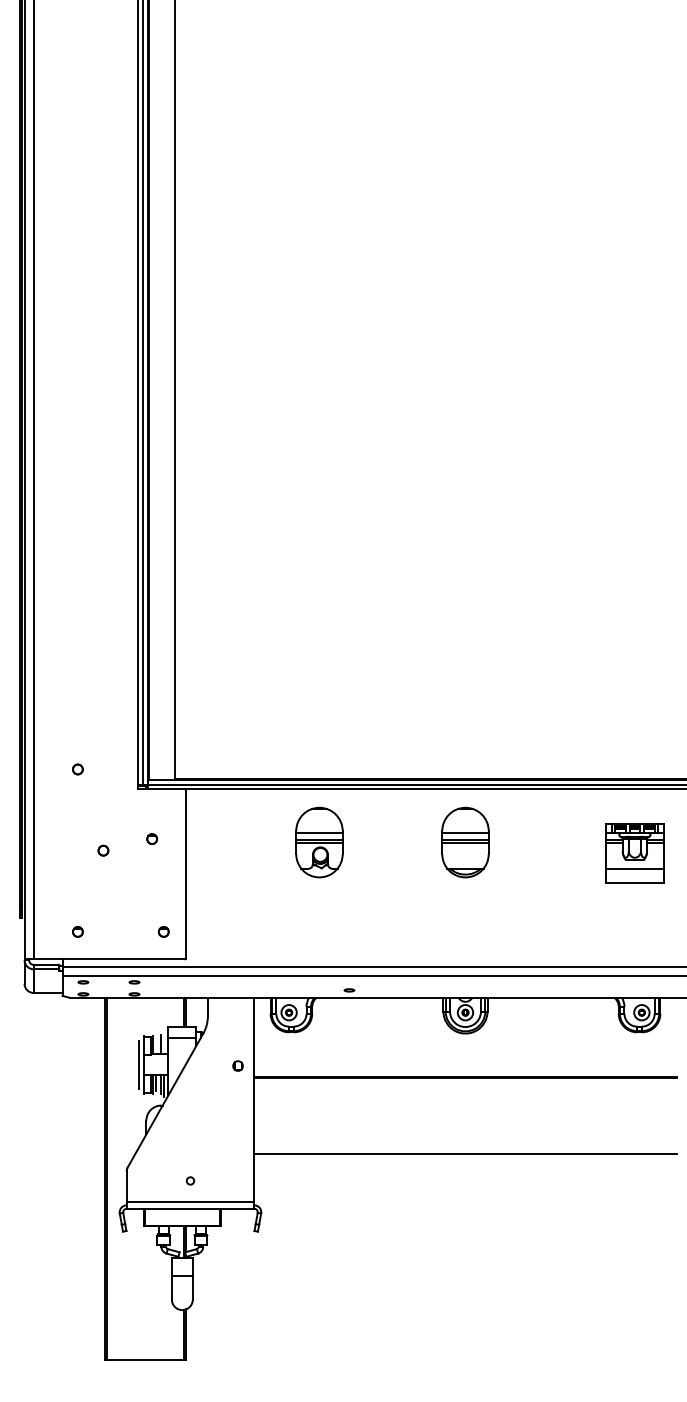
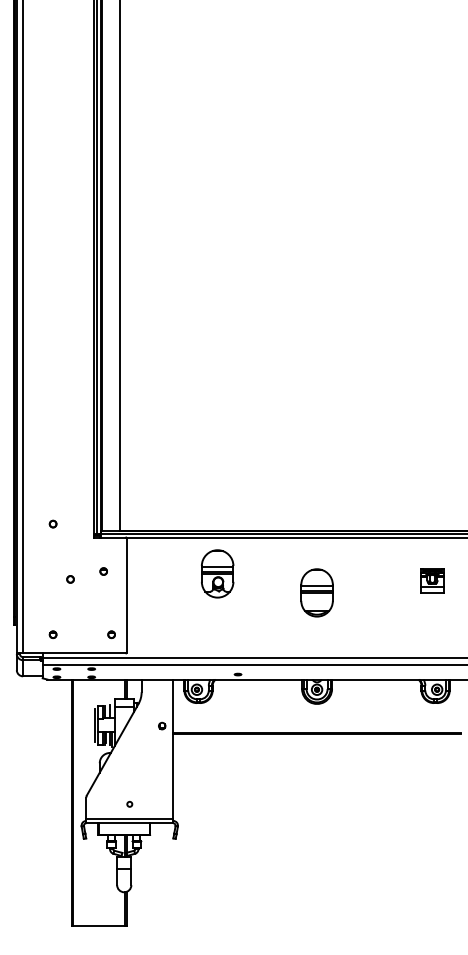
part: (464, 841) -> (316, 592), moved
part: (634, 852) -> (432, 580), size x0.6
line: (464, 1154) -> (316, 786), removed

